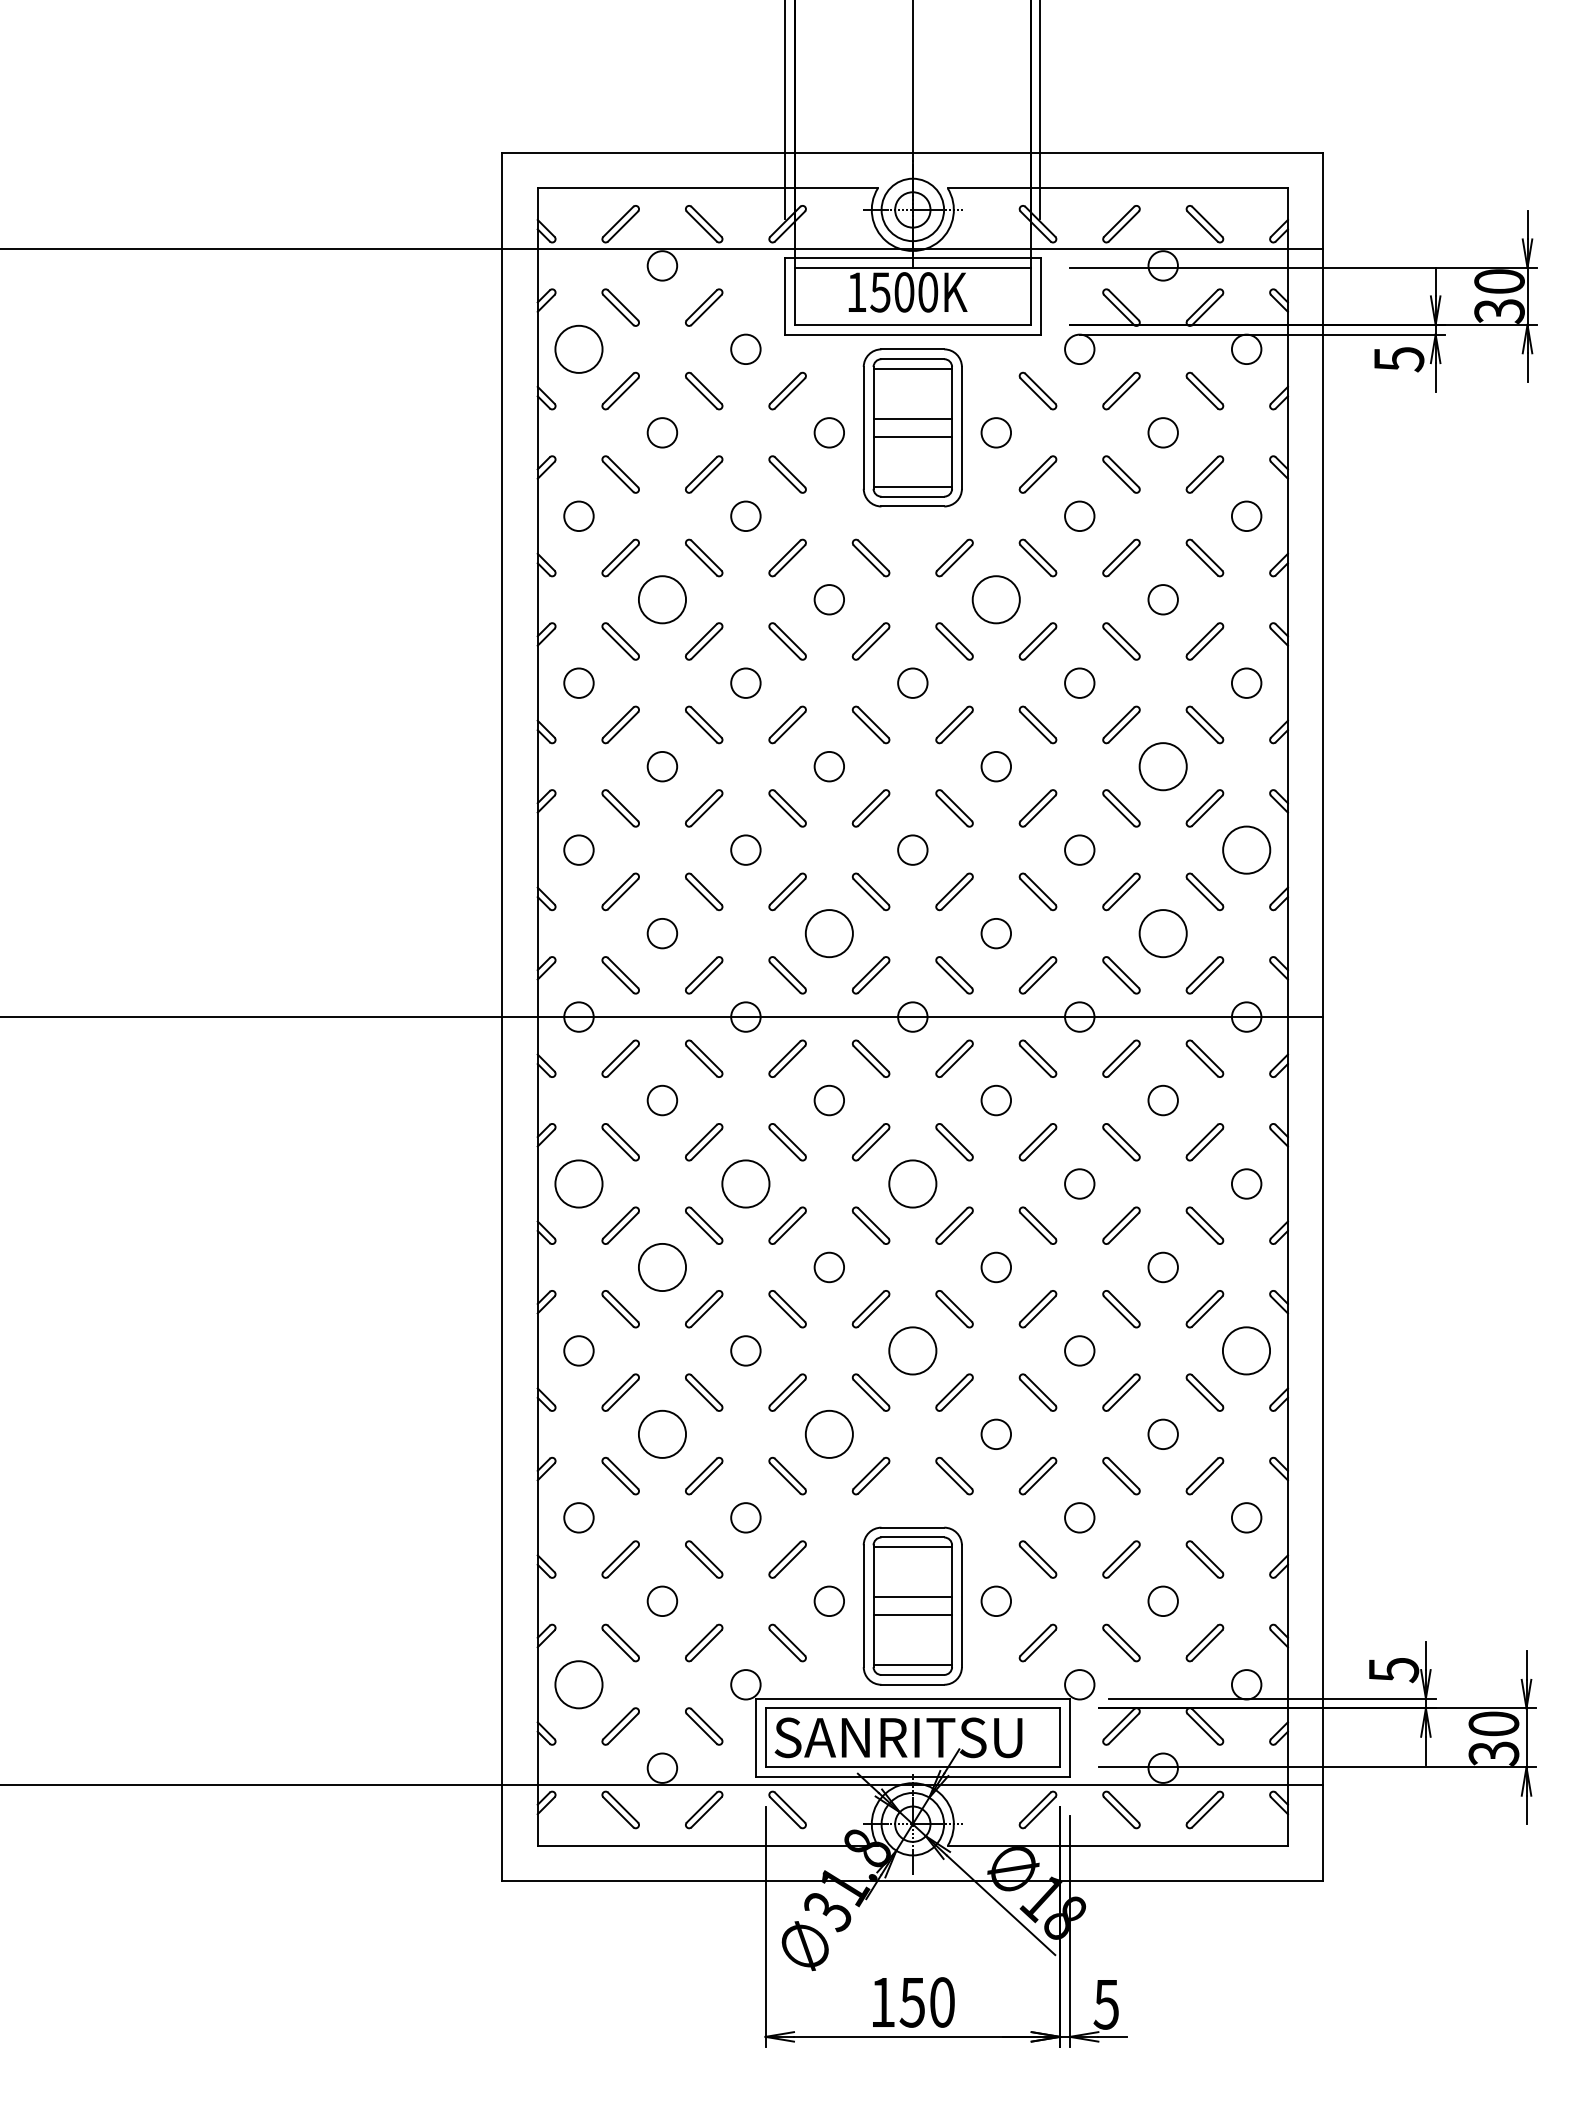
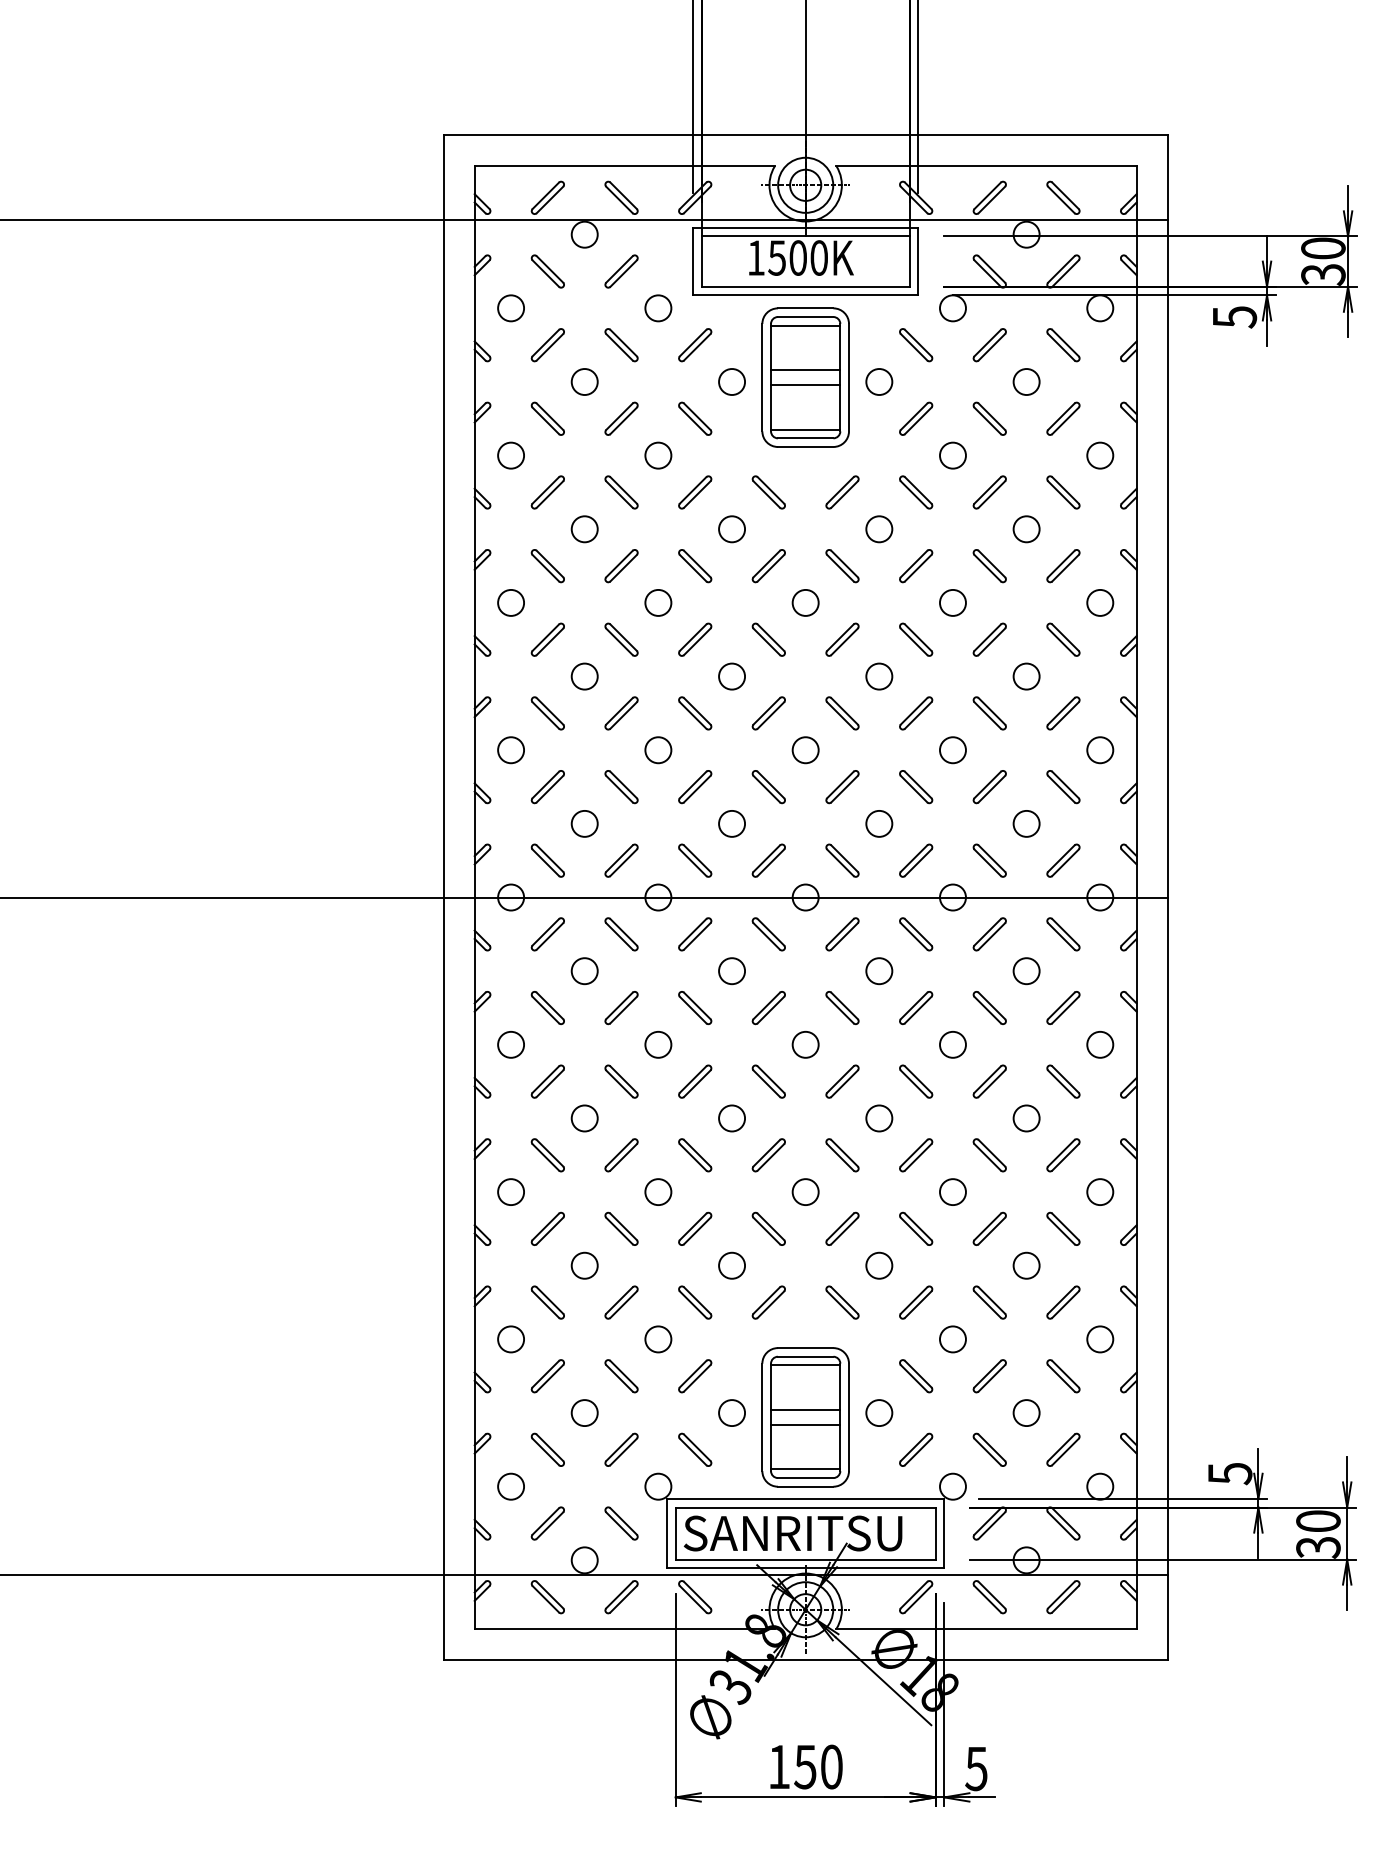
circle: (578, 349) -> (510, 308), size x0.62
circle: (662, 599) -> (584, 529), size x0.62
circle: (996, 599) -> (879, 529), size x0.62
circle: (1162, 766) -> (1025, 676), size x0.62
circle: (1246, 849) -> (1100, 749), size x0.62
circle: (829, 933) -> (732, 823), size x0.62
circle: (1162, 933) -> (1025, 823), size x0.62
circle: (578, 1183) -> (510, 1044), size x0.62
circle: (745, 1183) -> (658, 1044), size x0.62
circle: (912, 1183) -> (805, 1044), size x0.62
circle: (662, 1267) -> (584, 1118), size x0.62
circle: (912, 1350) -> (805, 1191), size x0.62
circle: (1246, 1350) -> (1100, 1191), size x0.62
circle: (662, 1434) -> (584, 1265), size x0.62
circle: (829, 1434) -> (732, 1265), size x0.62
circle: (578, 1684) -> (510, 1486), size x0.62

